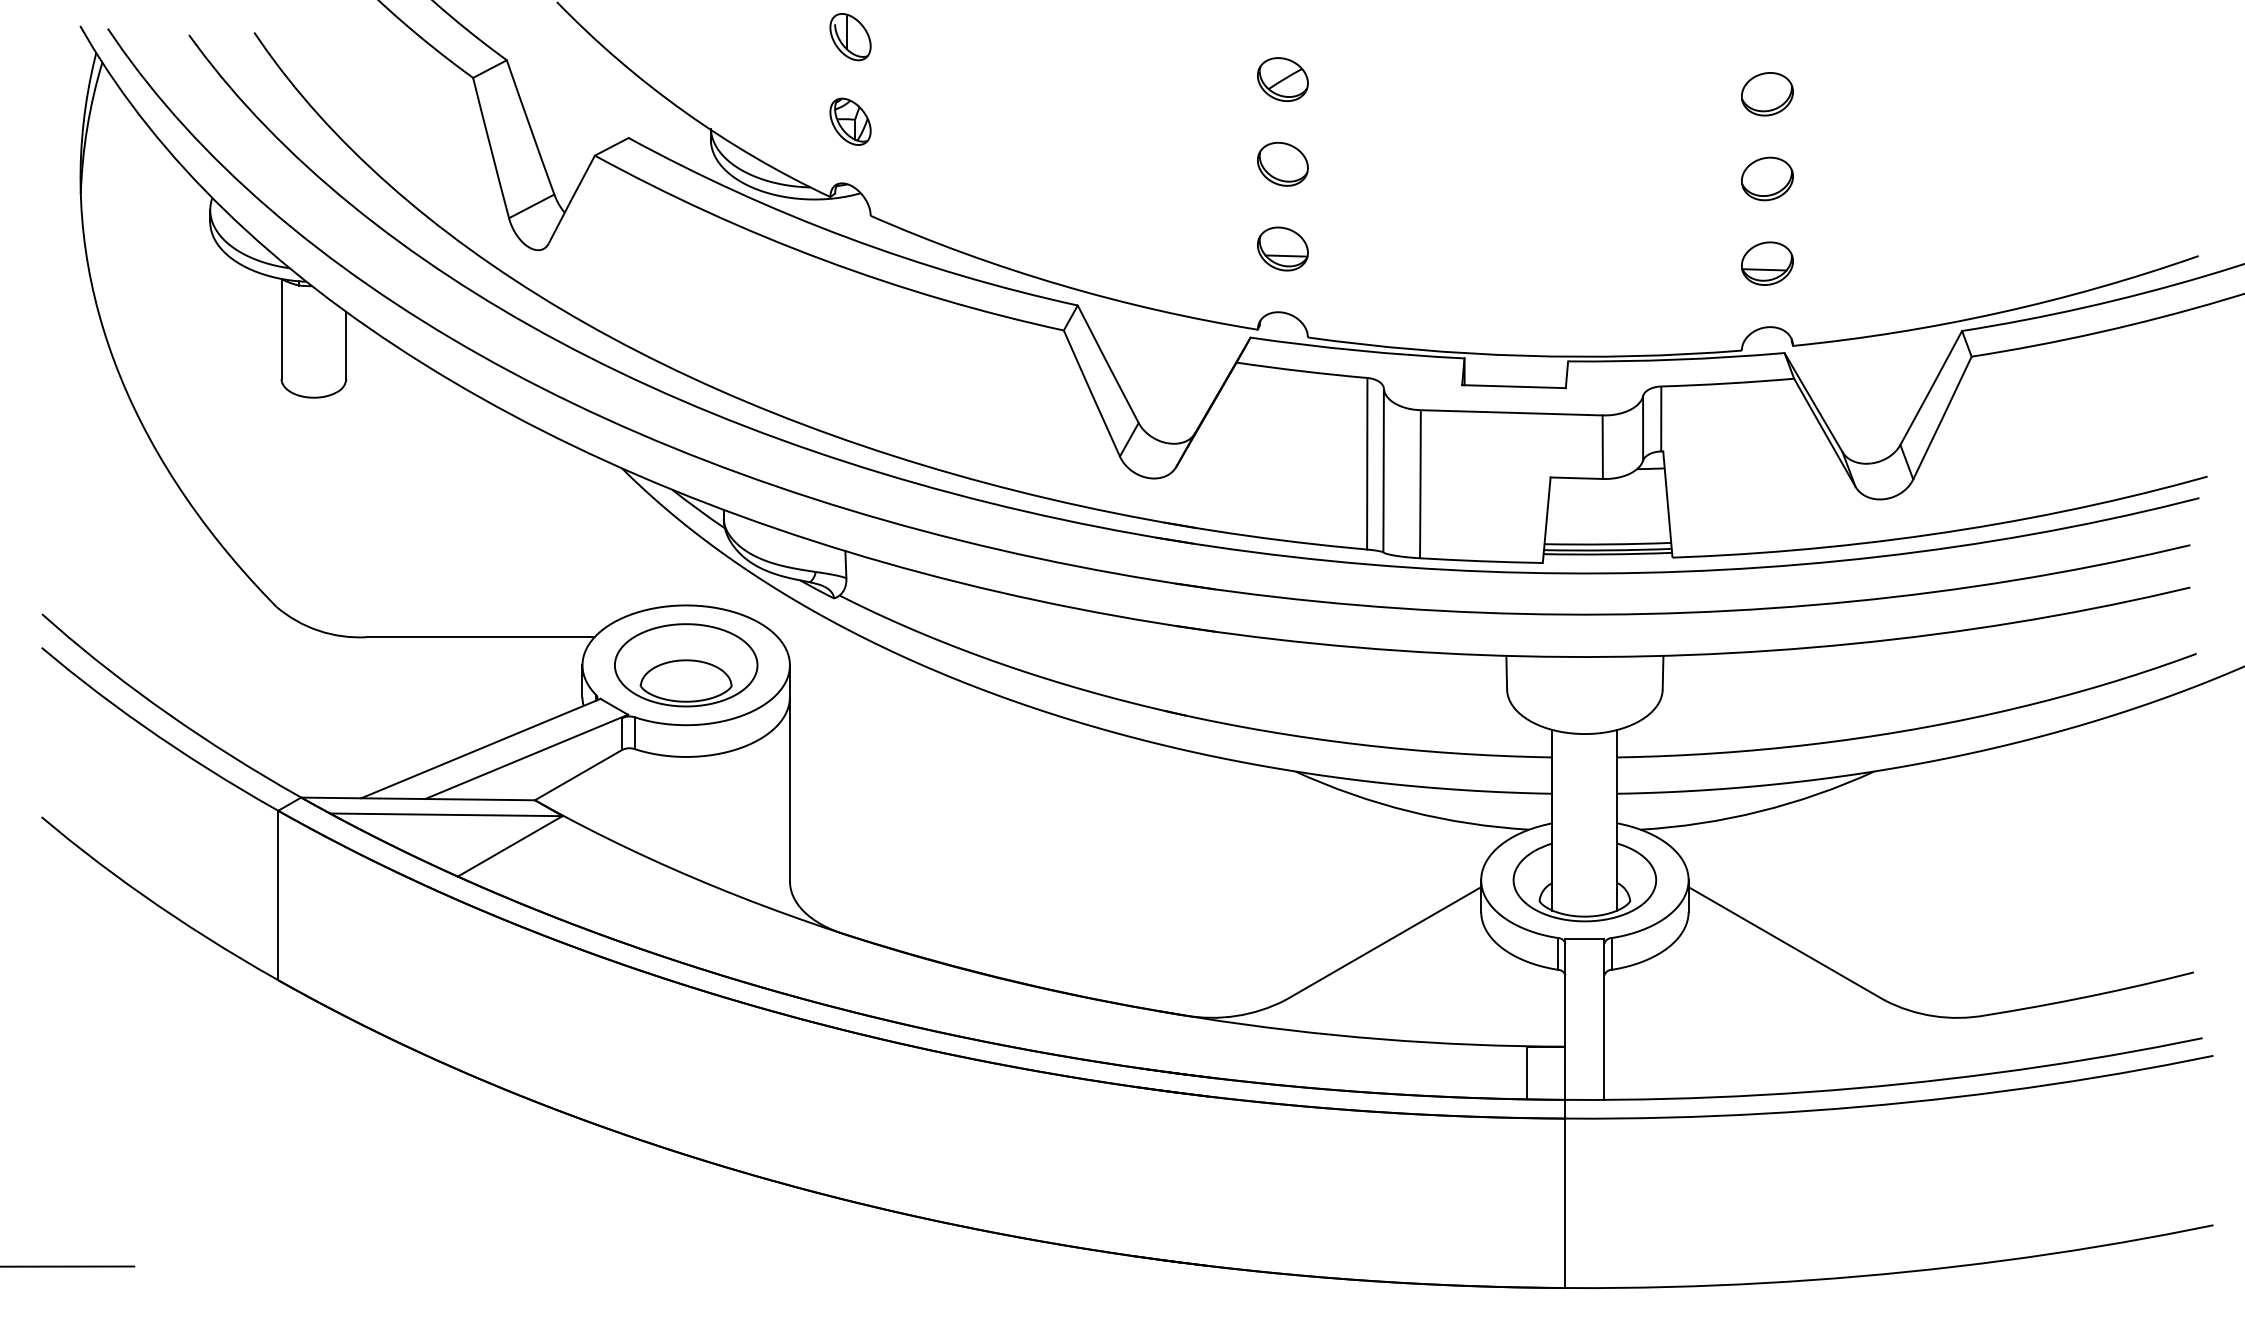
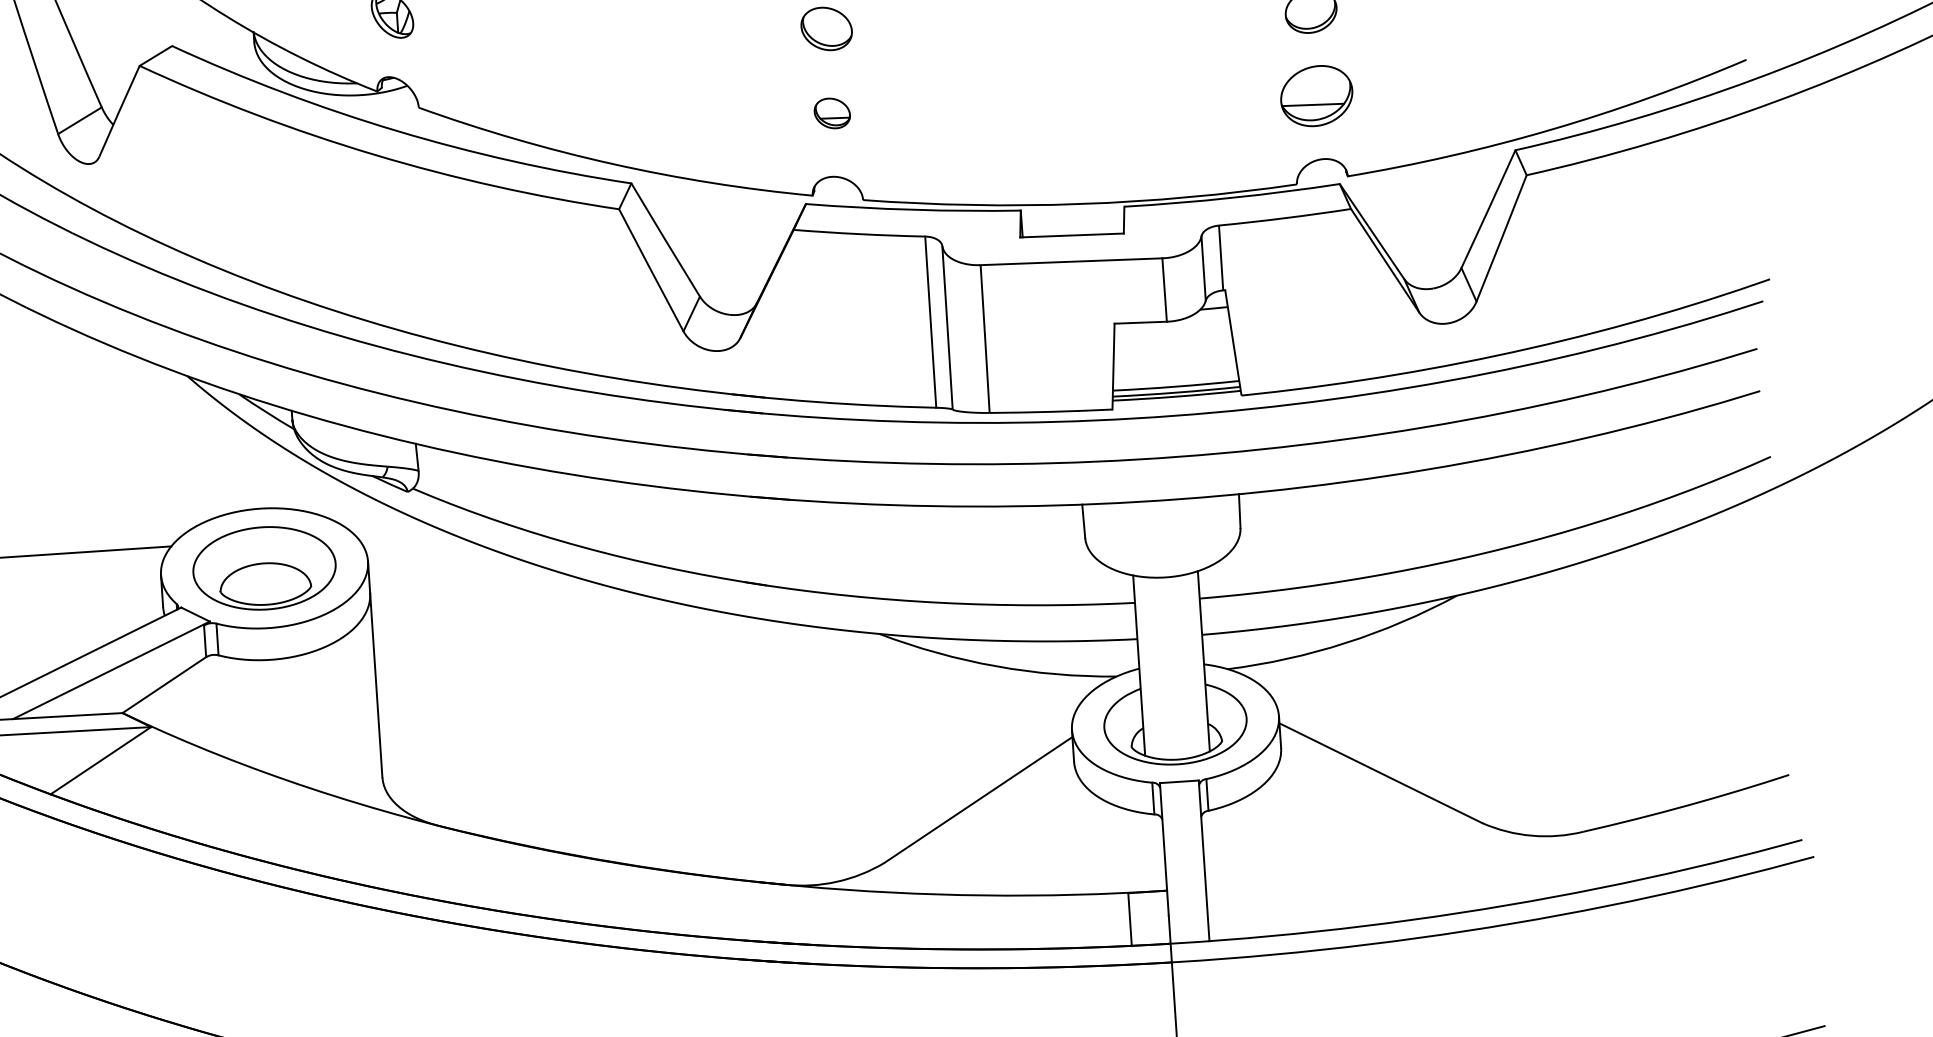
part: (1282, 248) -> (831, 112), size x0.7
part: (1767, 263) -> (1316, 95), size x1.4

